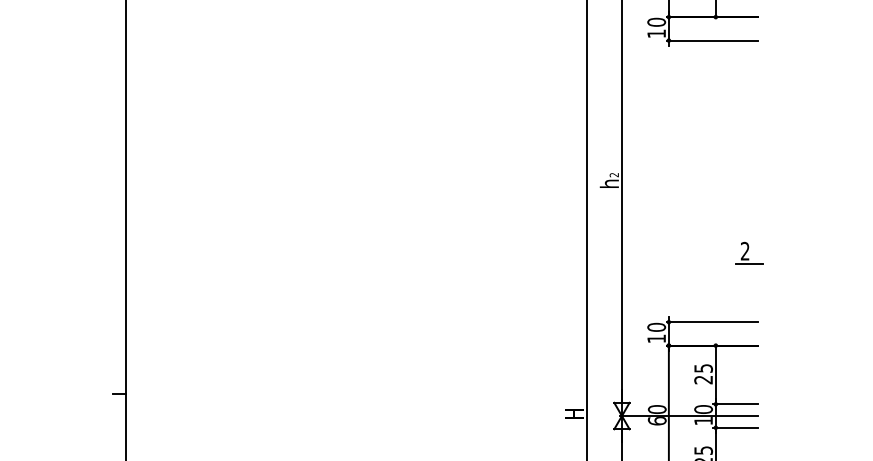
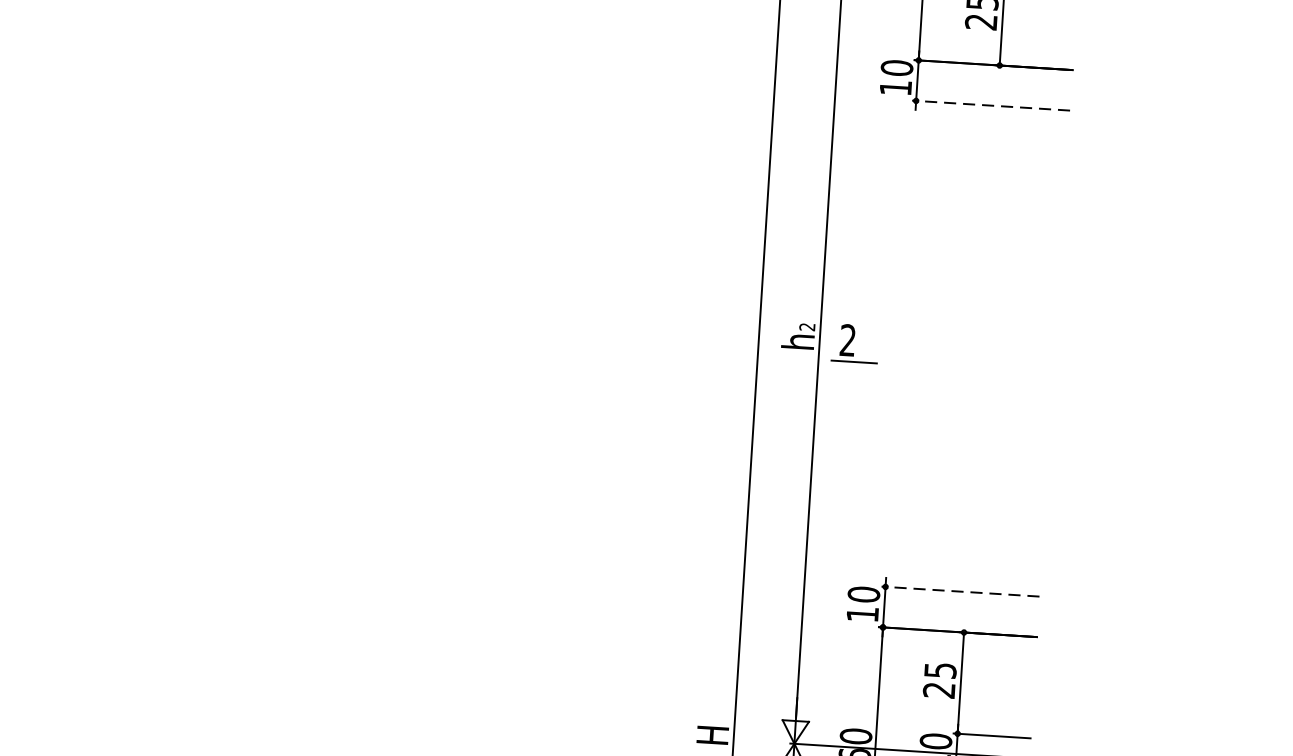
line: (712, 40) -> (991, 105), solid -> dashed
part: (749, 252) -> (855, 342), moved
line: (712, 322) -> (960, 592), solid -> dashed

